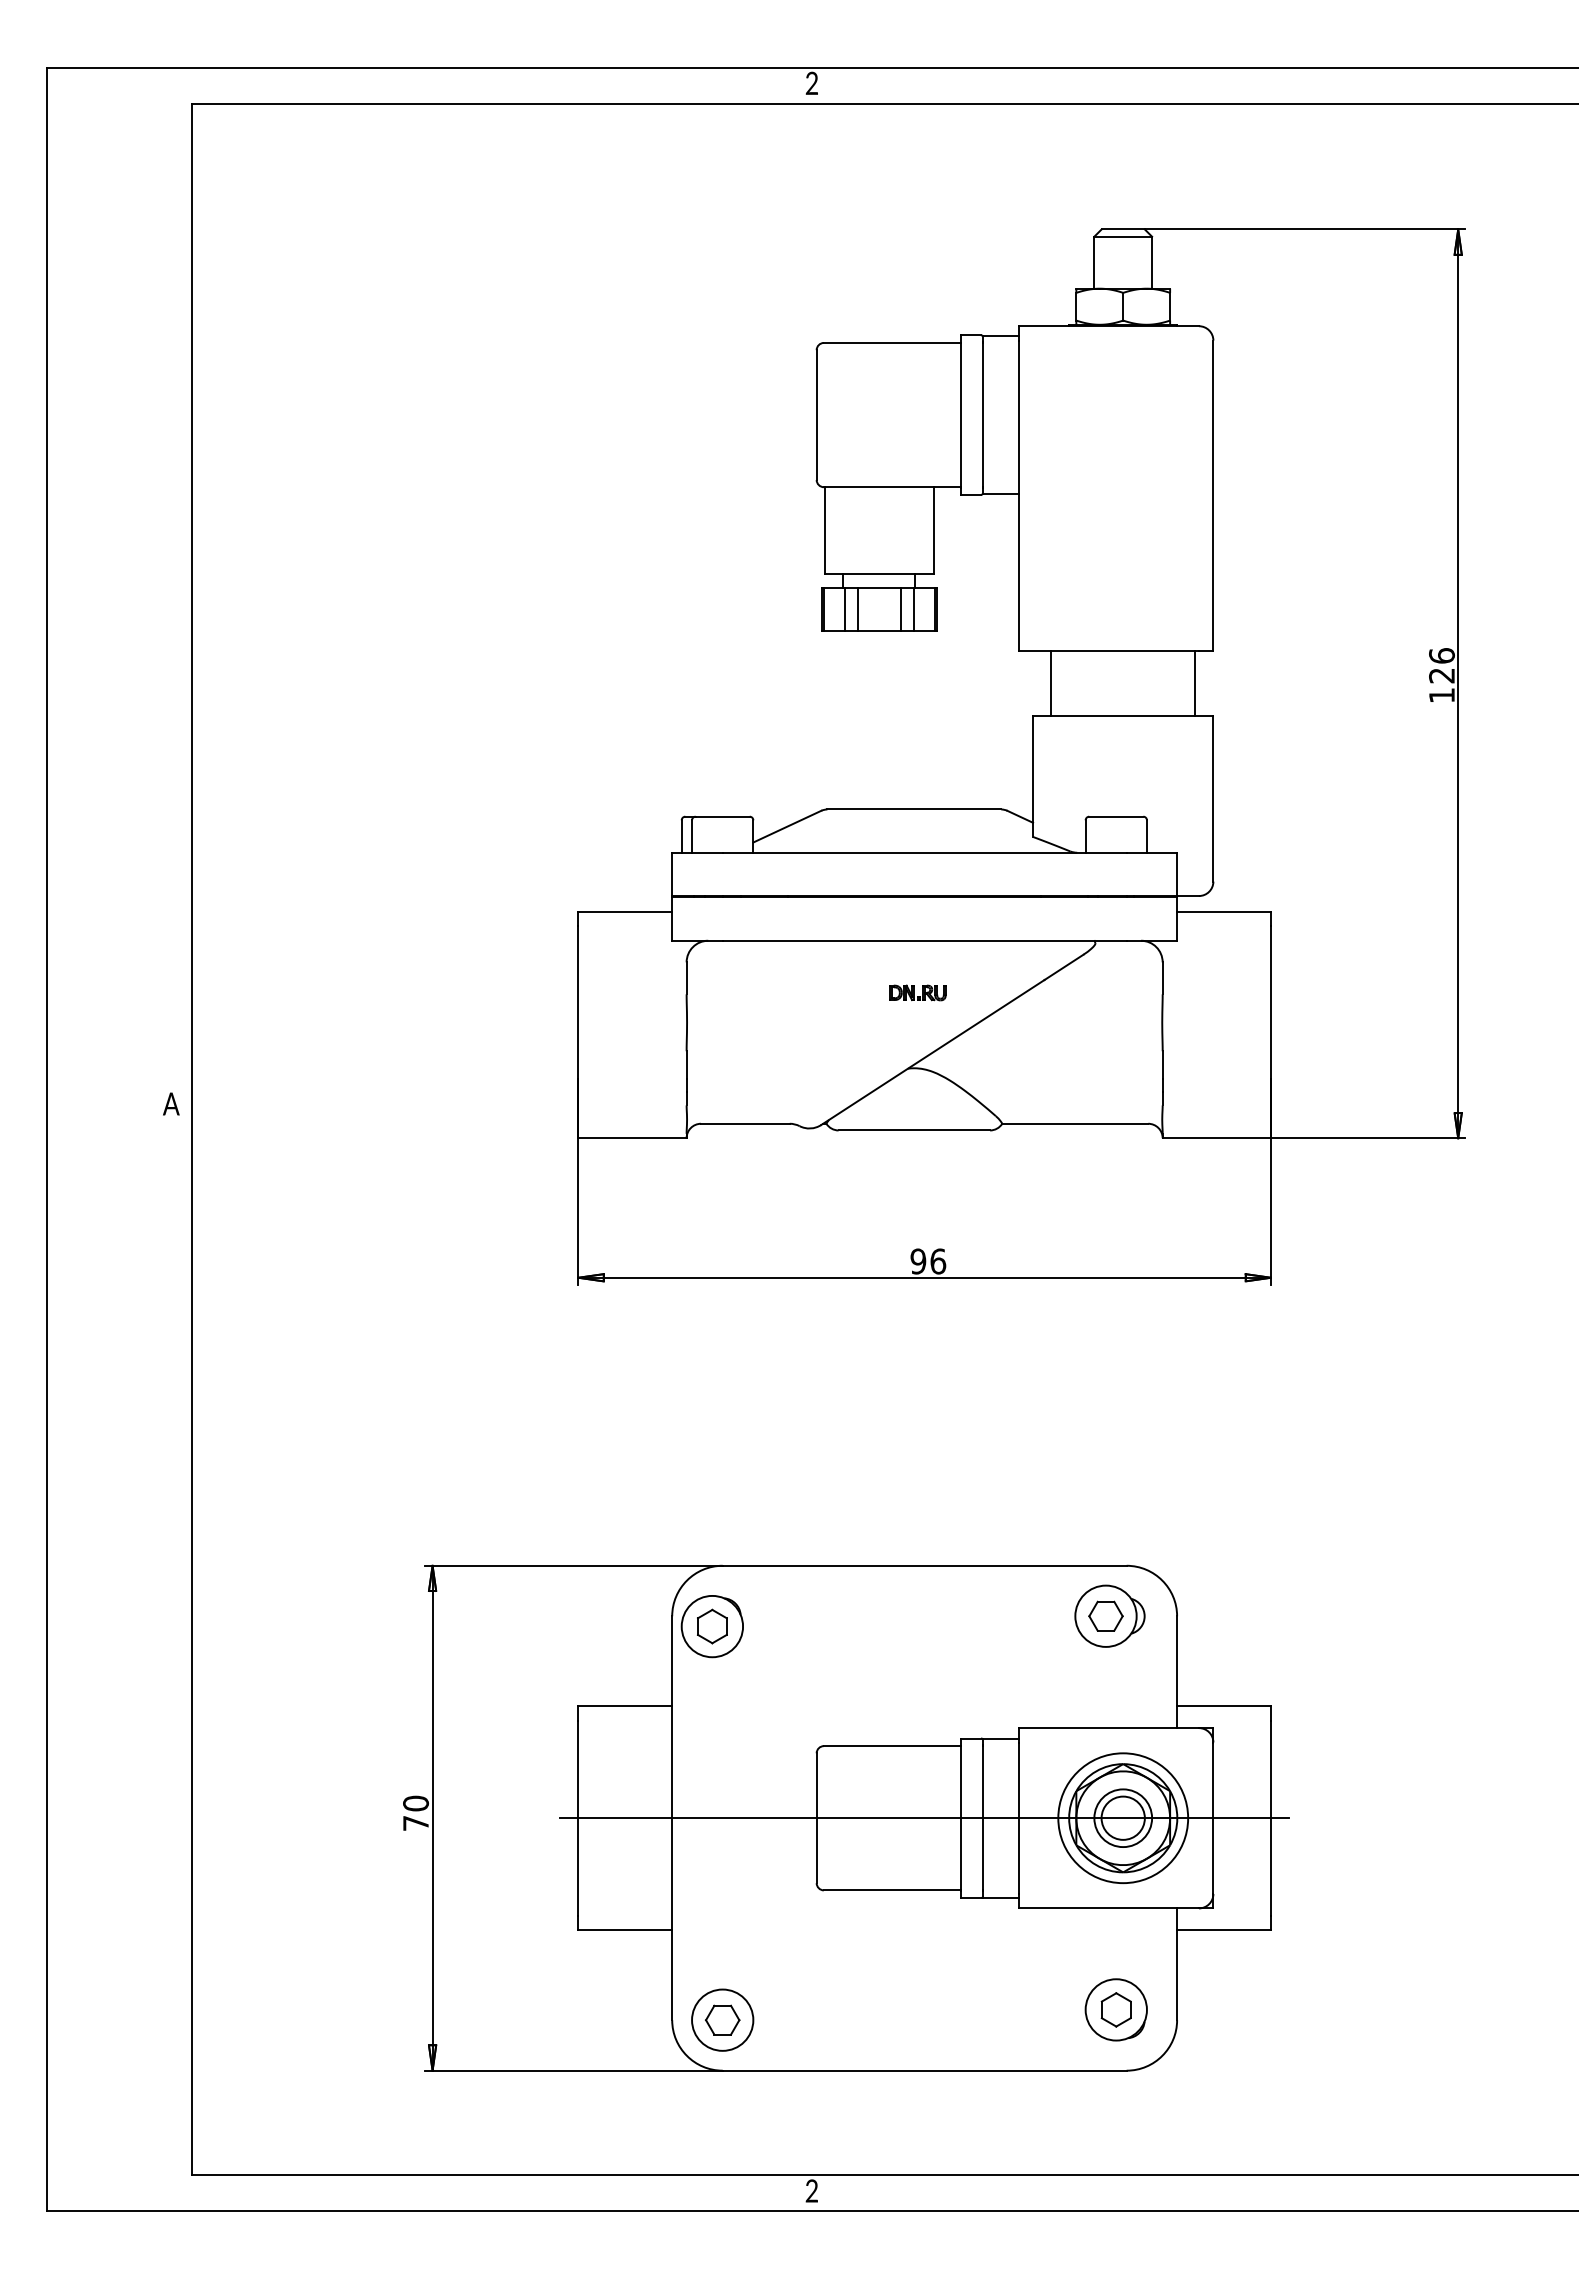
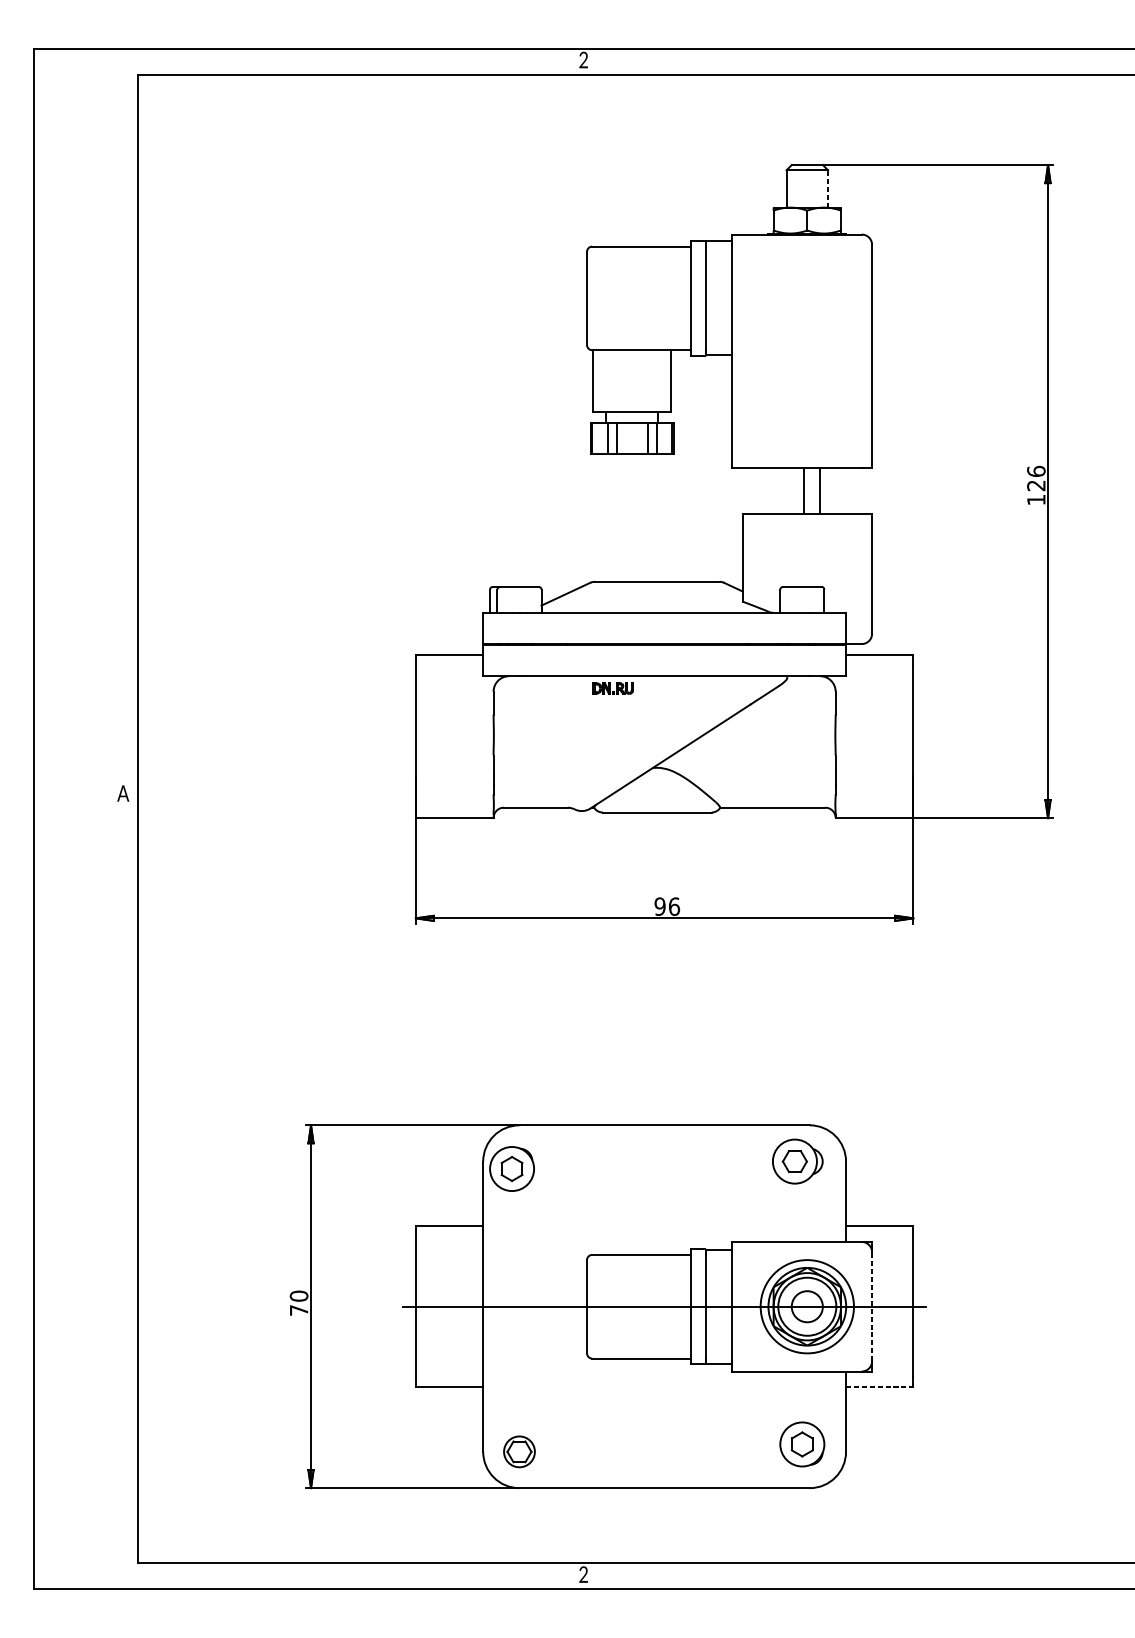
line: (1152, 262) -> (828, 188), solid -> dashed
line: (1051, 682) -> (804, 490), moved
line: (1195, 682) -> (819, 490), moved
part: (917, 992) -> (612, 688), moved
circle: (1123, 1818) -> (807, 1306), size x1.4
line: (1213, 1818) -> (872, 1306), solid -> dashed
line: (1224, 1930) -> (880, 1387), solid -> dashed
circle: (722, 2019) -> (519, 1451), size x0.7

